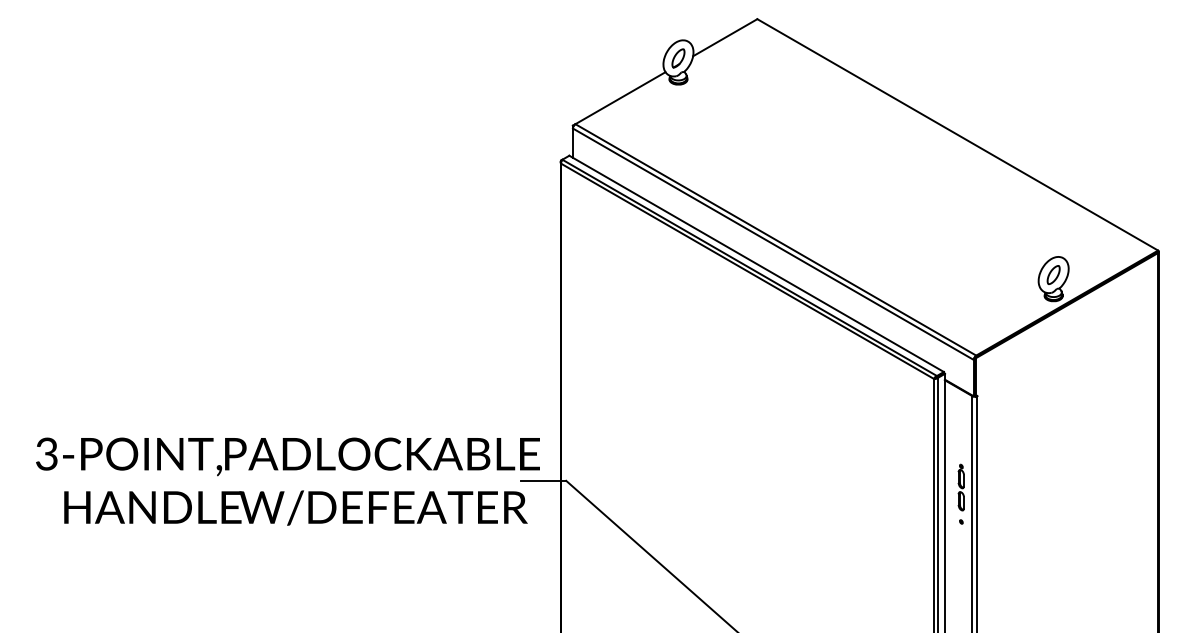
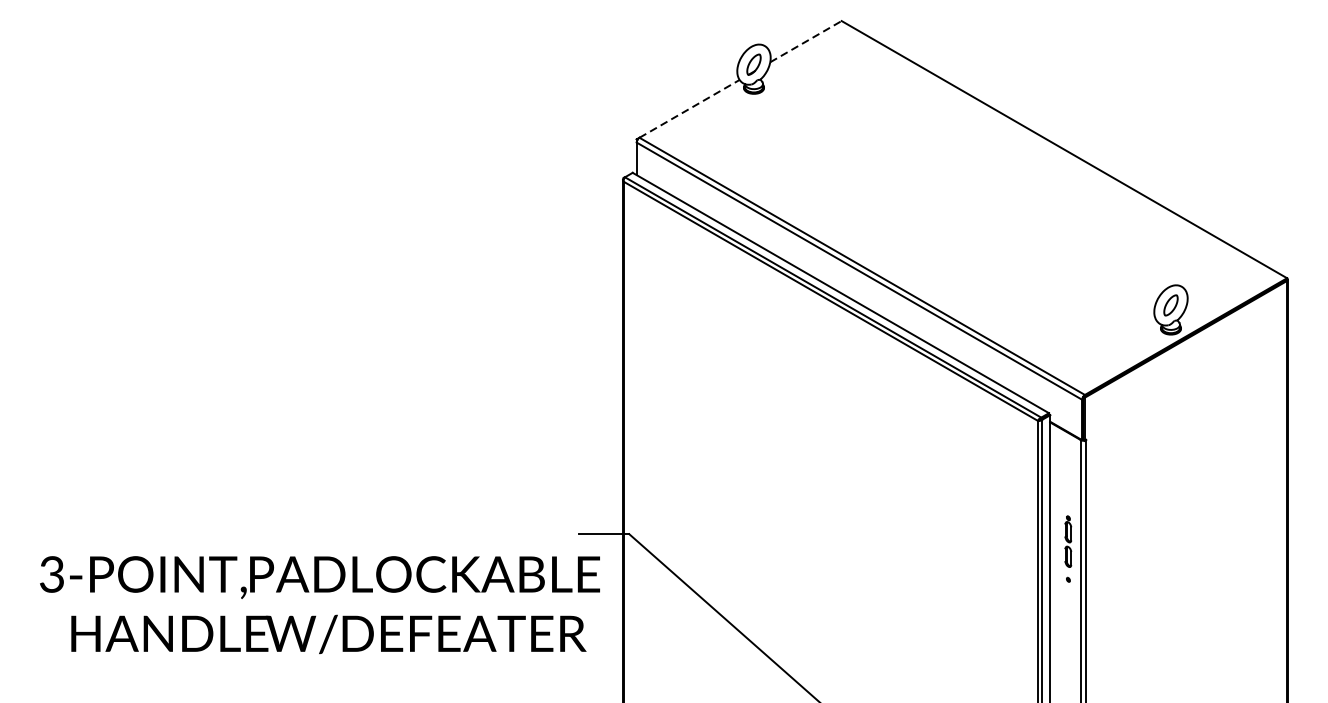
line: (725, 37) -> (806, 41), solid -> dashed
line: (620, 97) -> (689, 108), solid -> dashed
text: (287, 481) -> (319, 604), moved

